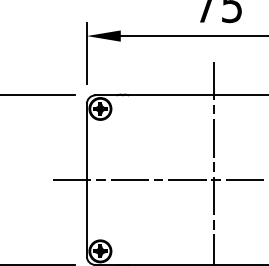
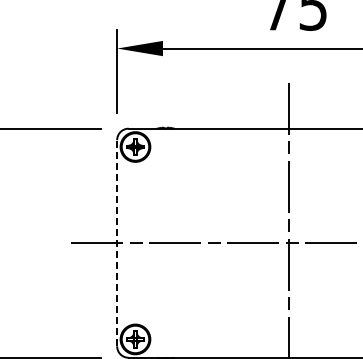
line: (87, 179) -> (117, 242), solid -> dashed

